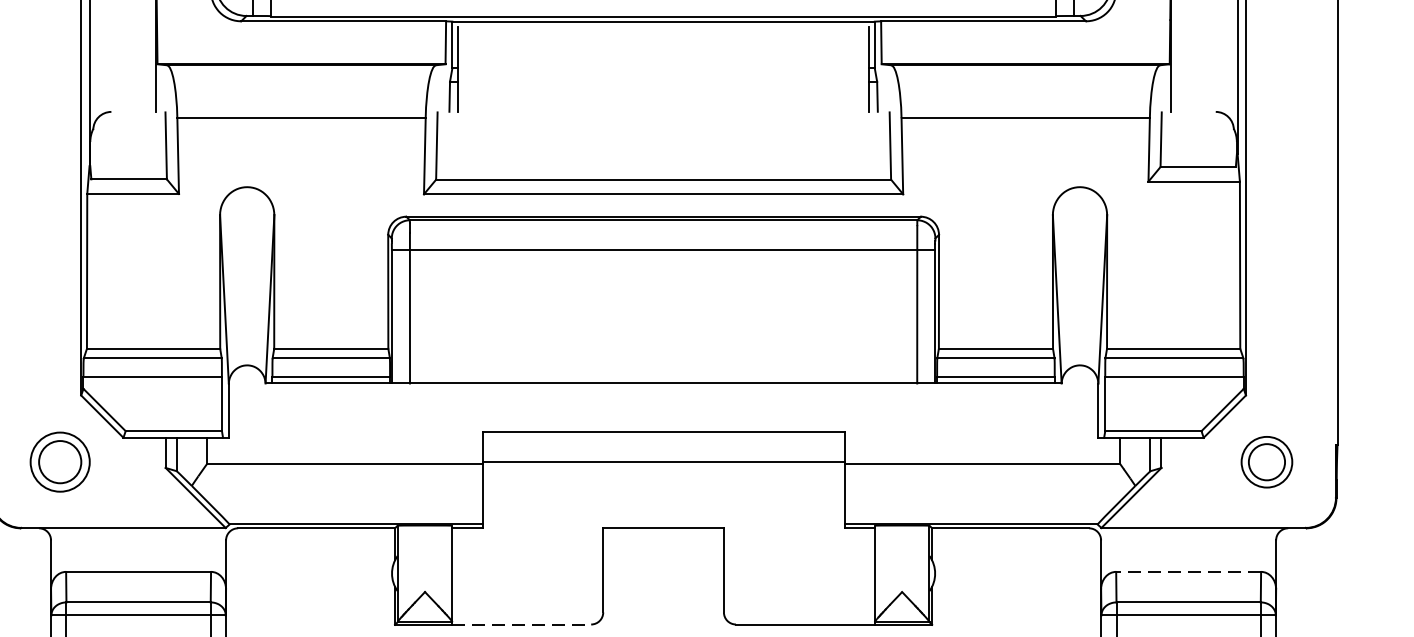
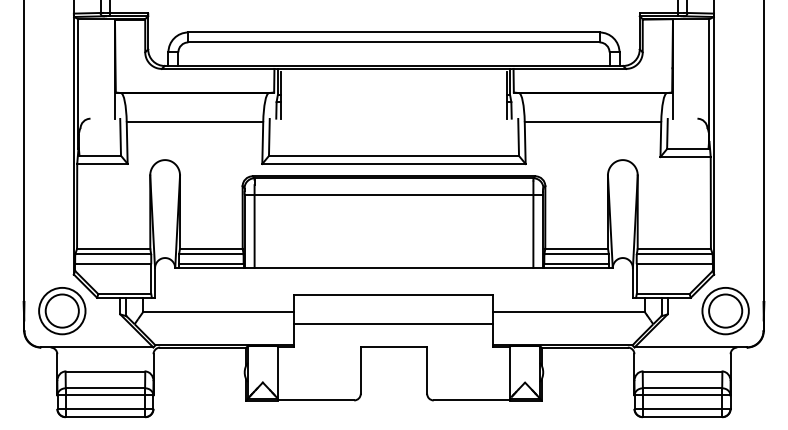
part: (60, 462) -> (62, 311), size x1.43
line: (662, 462) -> (393, 324), moved
part: (1266, 462) -> (725, 311), size x1.67
line: (1188, 571) -> (682, 371), dashed -> solid
line: (522, 624) -> (316, 400), dashed -> solid

